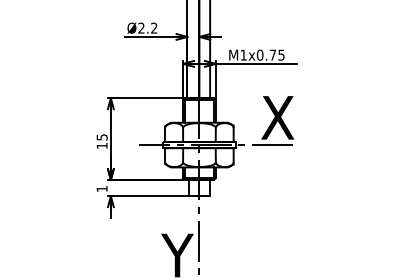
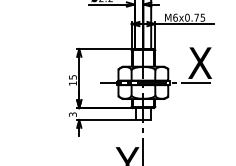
text: (243, 54) -> (175, 17), M1x0.75 -> M6x0.75
text: (101, 188) -> (72, 114), 1 -> 3

